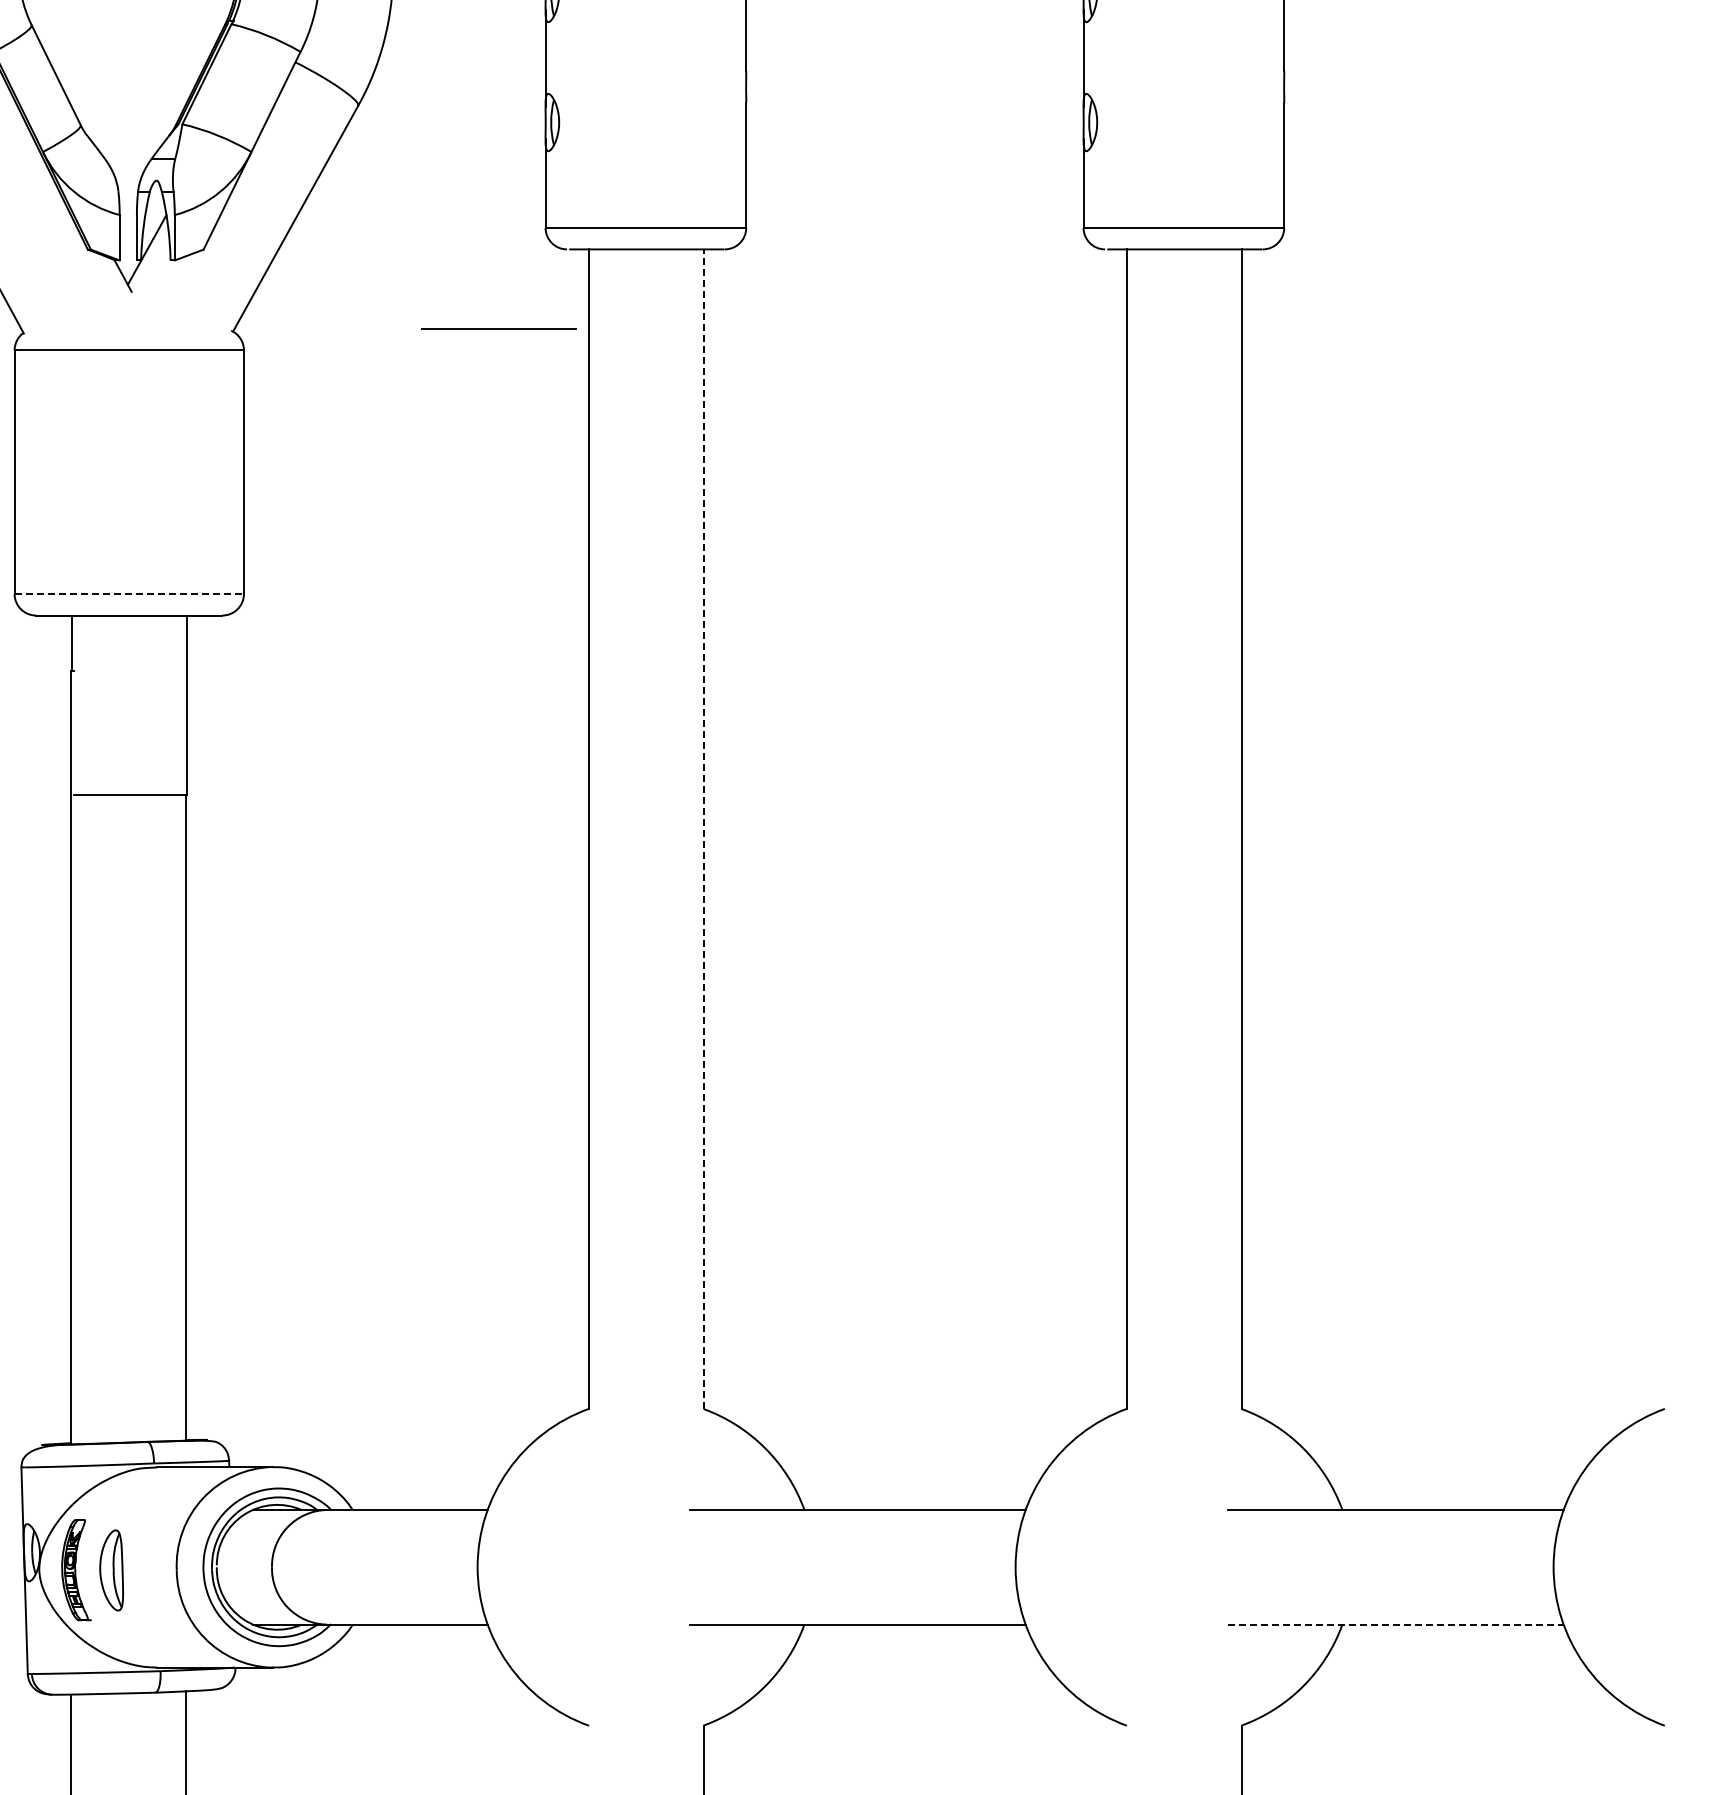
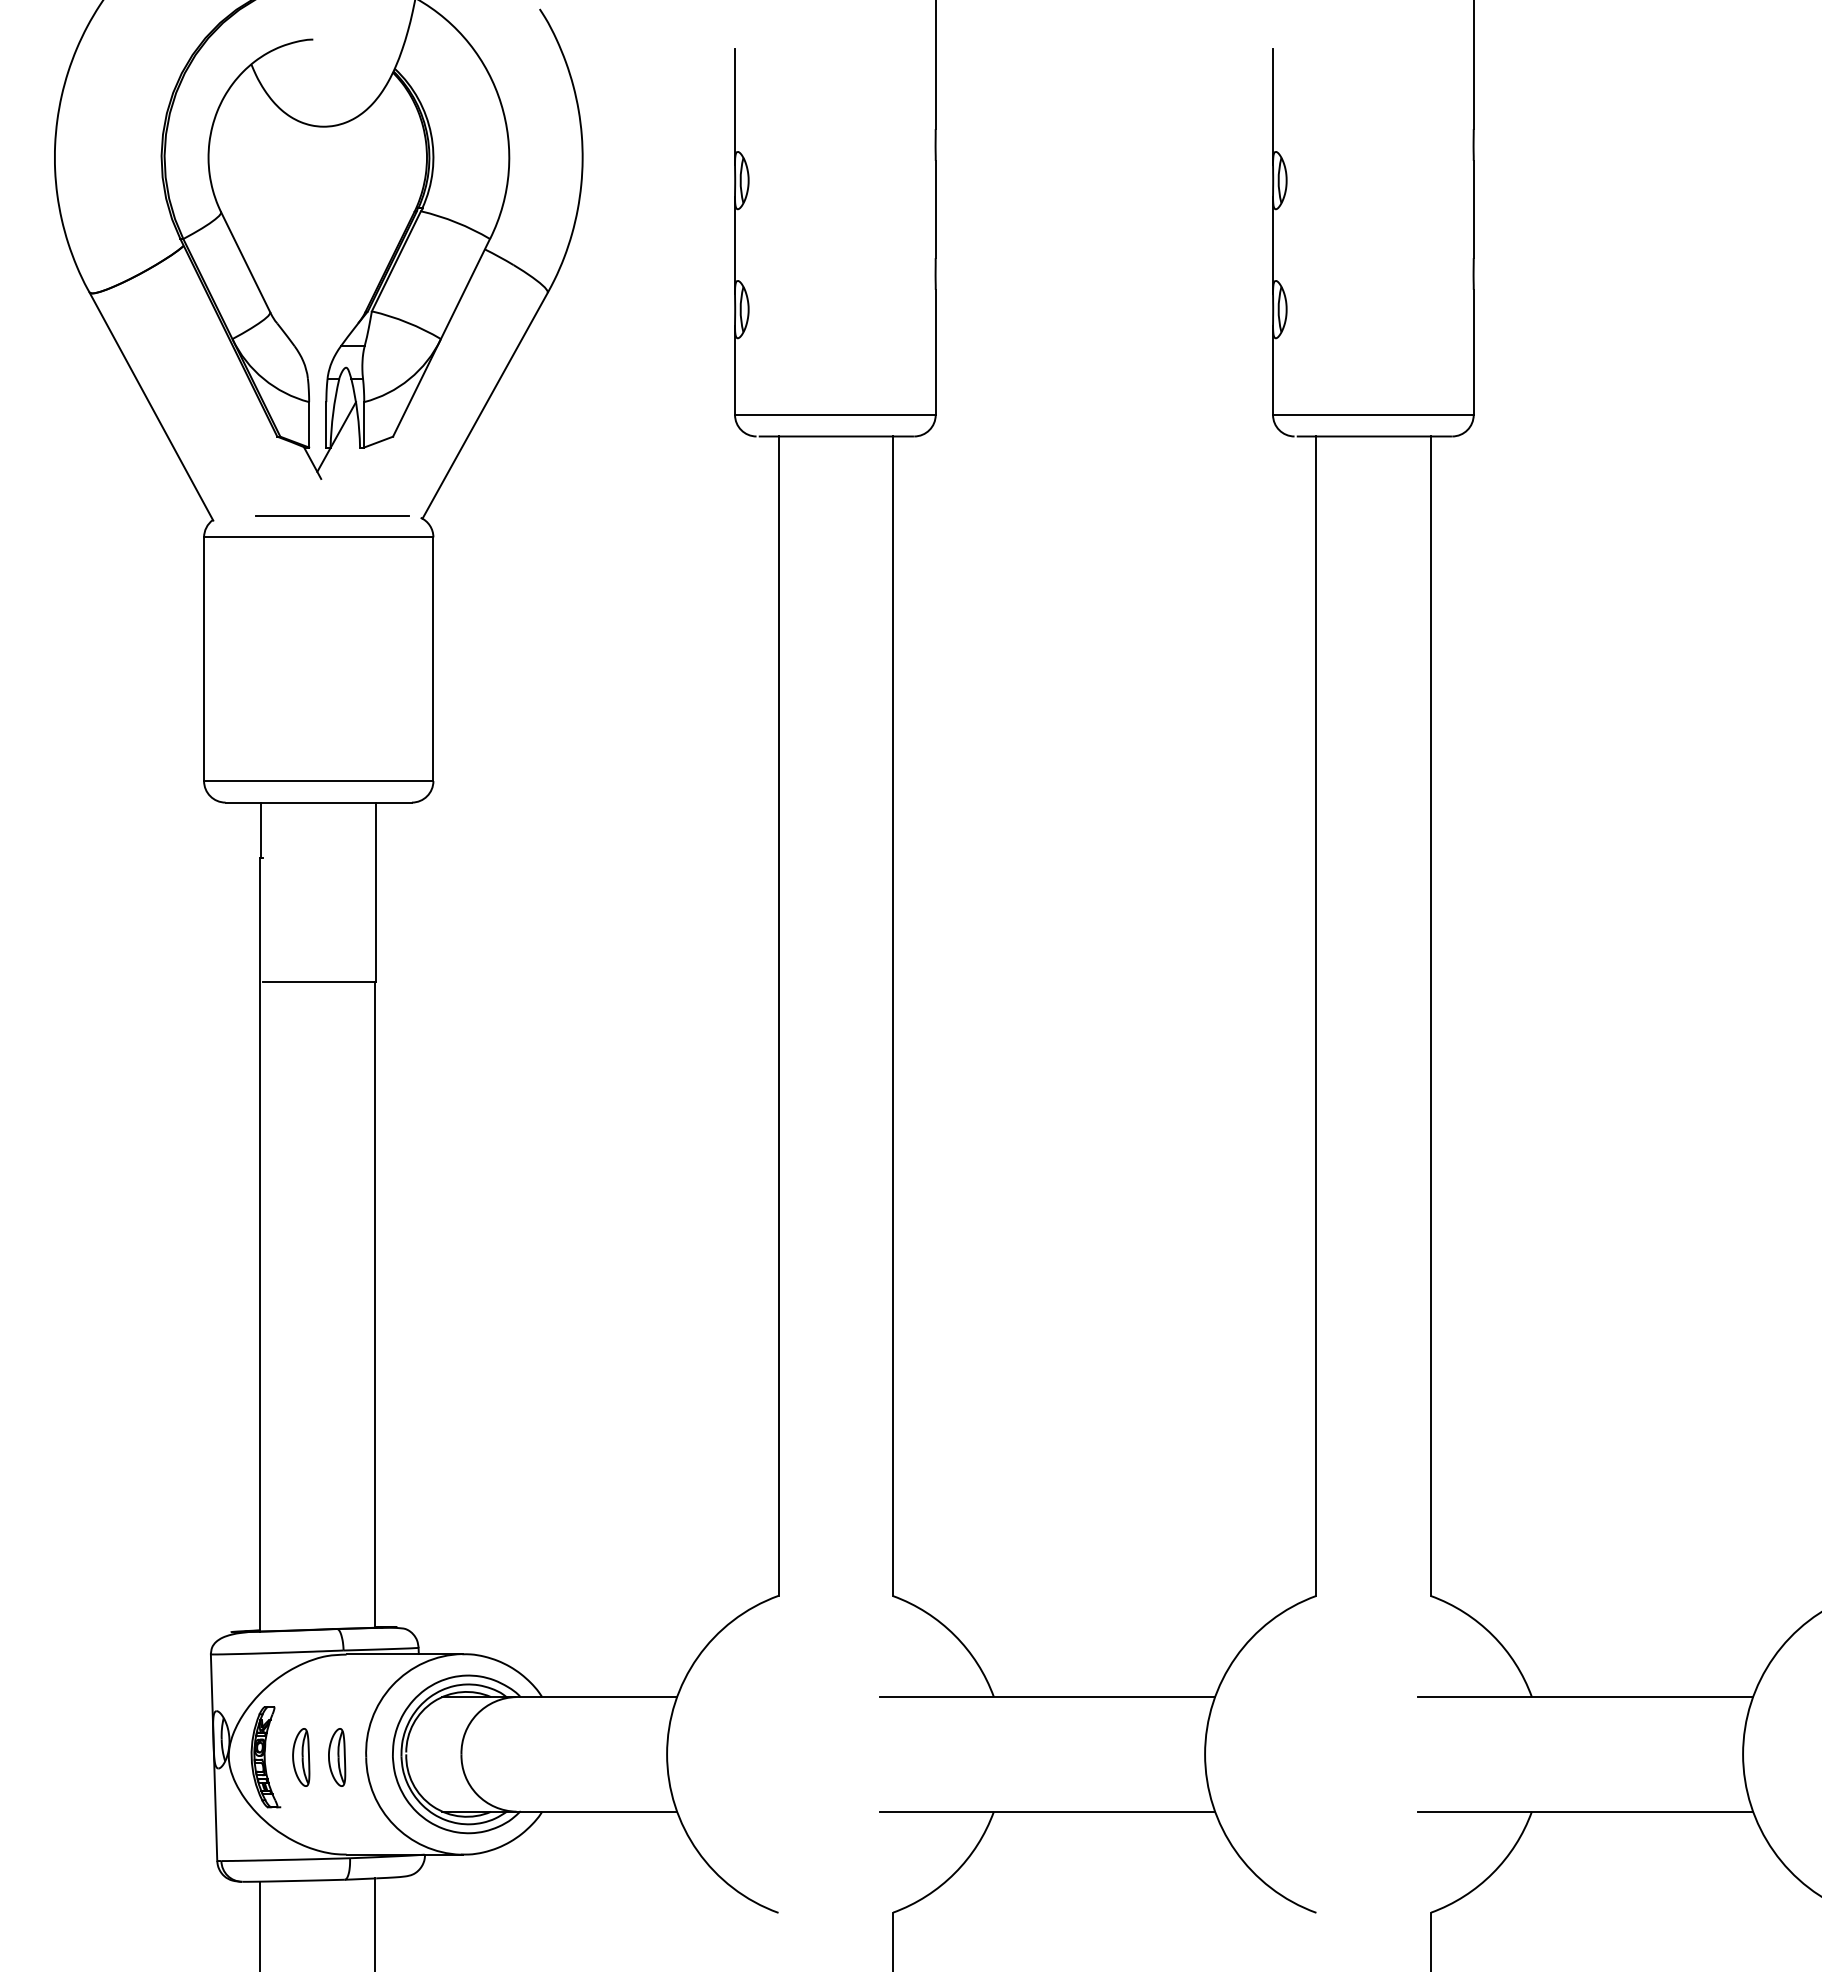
line: (499, 328) -> (332, 515), moved
line: (129, 594) -> (318, 781), dashed -> solid
line: (704, 829) -> (893, 1016), dashed -> solid
part: (112, 1570) -> (301, 1757), size x0.71
part: (148, 1570) -> (337, 1757), added
line: (1396, 1624) -> (1585, 1811), dashed -> solid

